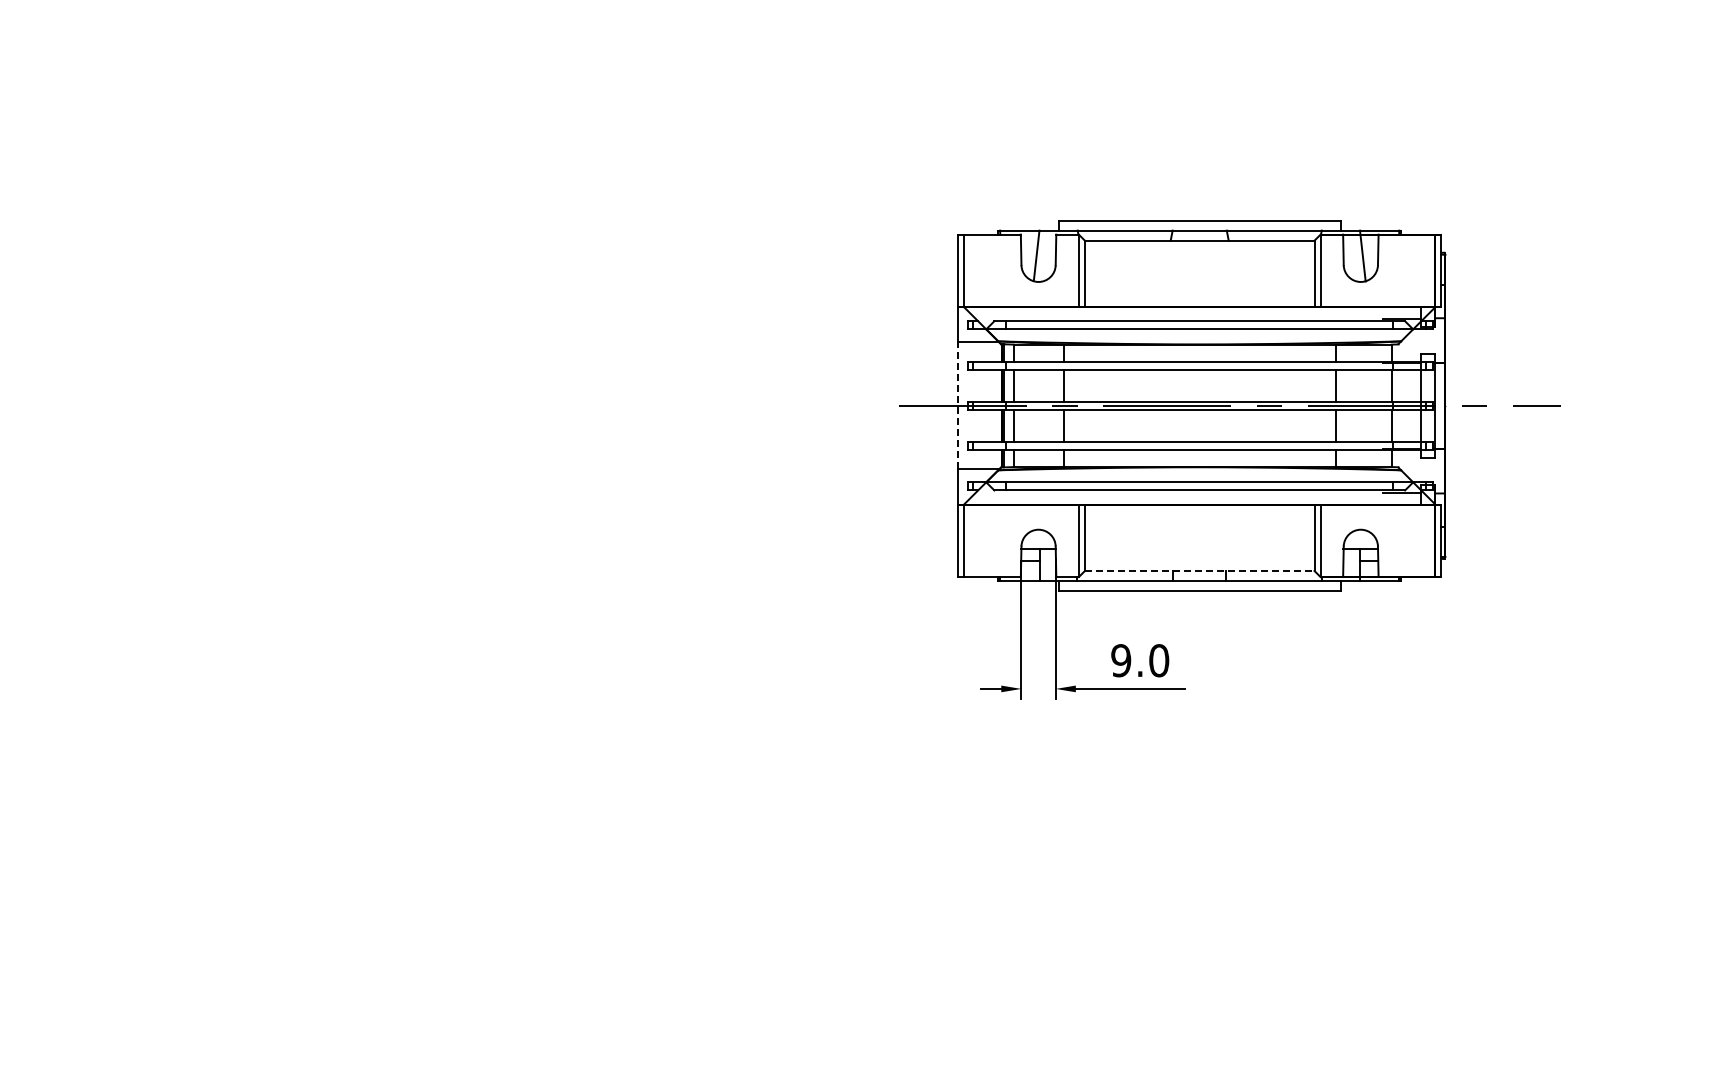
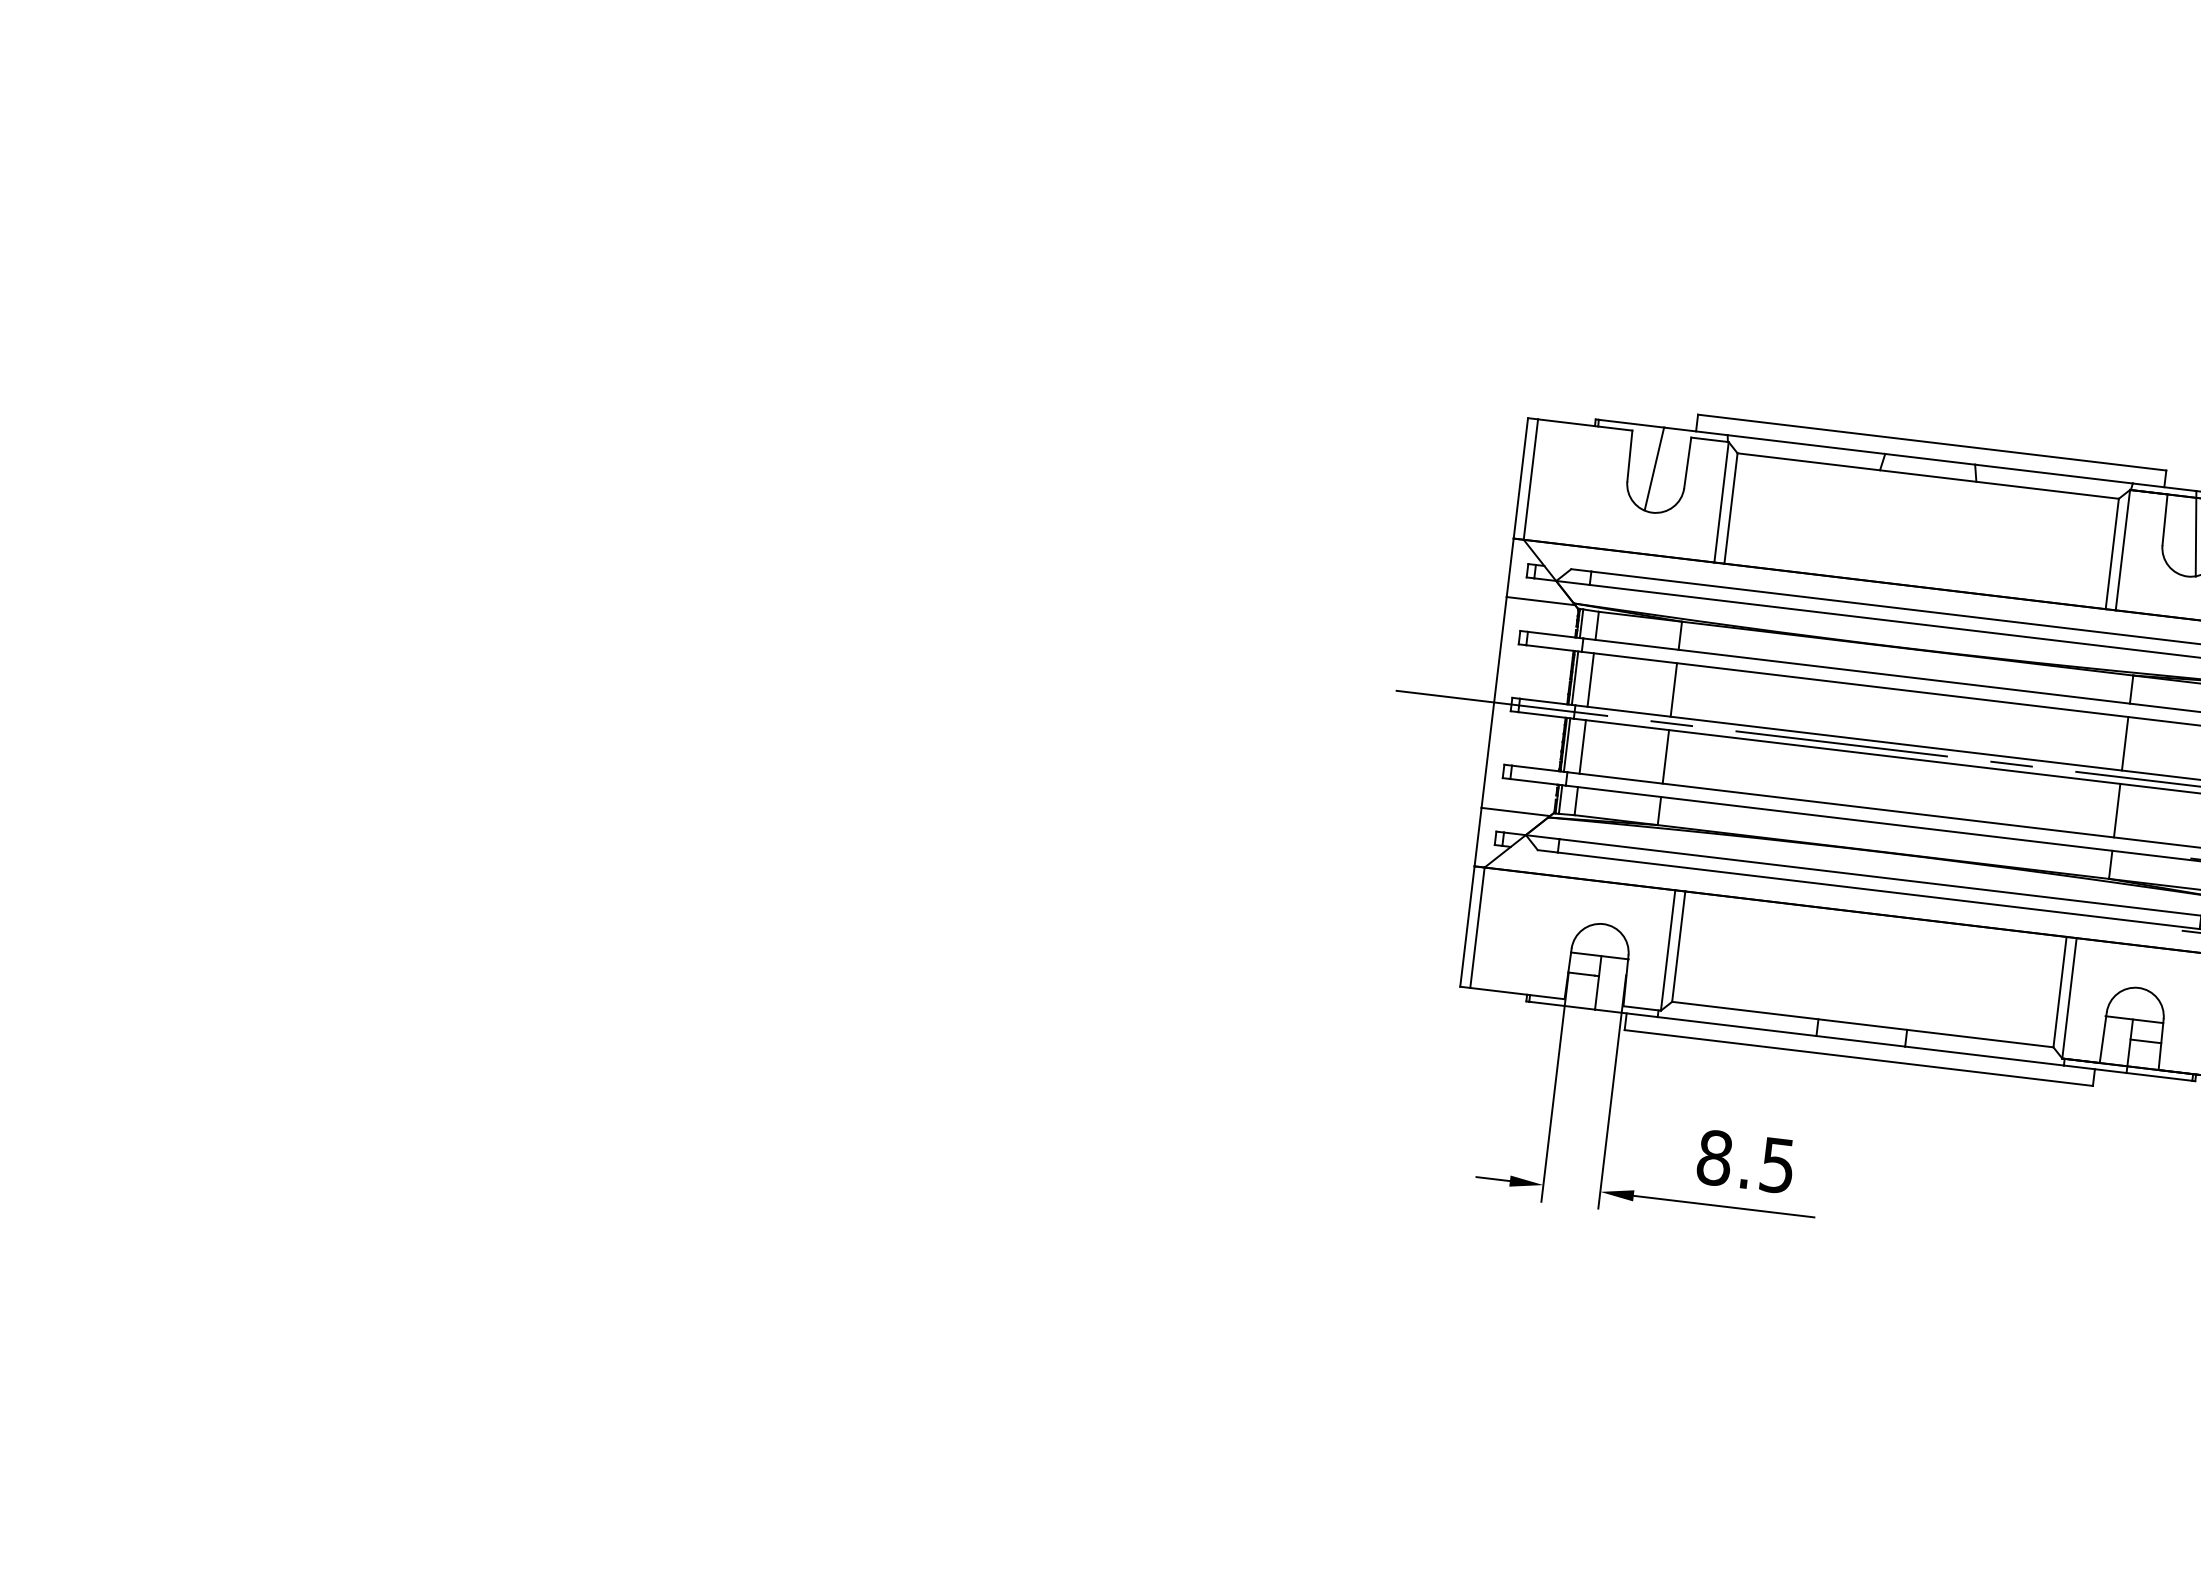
line: (958, 405) -> (1495, 701), dashed -> solid
line: (1199, 571) -> (1862, 1025), dashed -> solid
text: (1140, 660) -> (1746, 1161), 9.0 -> 8.5

